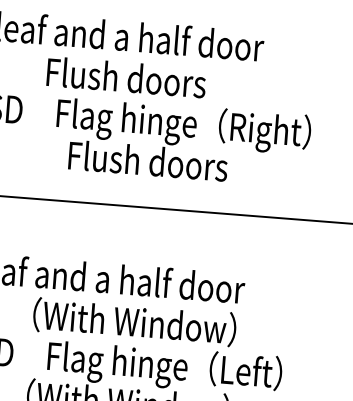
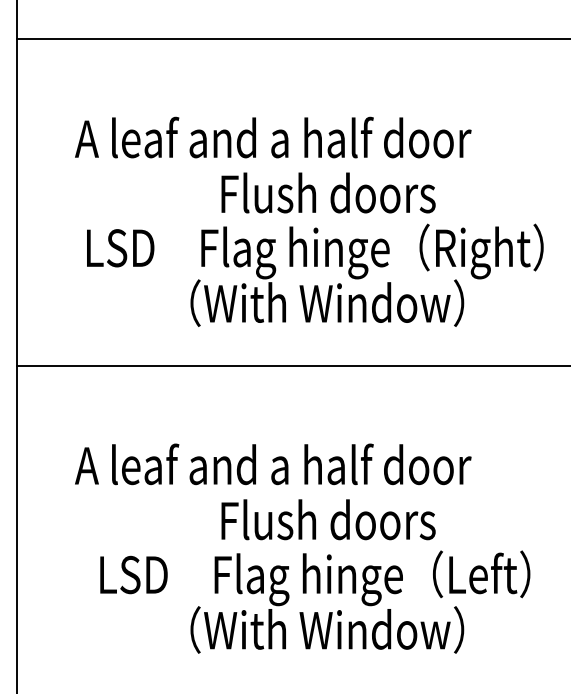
text: (126, 77) -> (328, 192), moved
text: (147, 160) -> (327, 302), Flush doors -> （With Window）
text: (134, 322) -> (327, 520), （With Window） -> Flush doors

